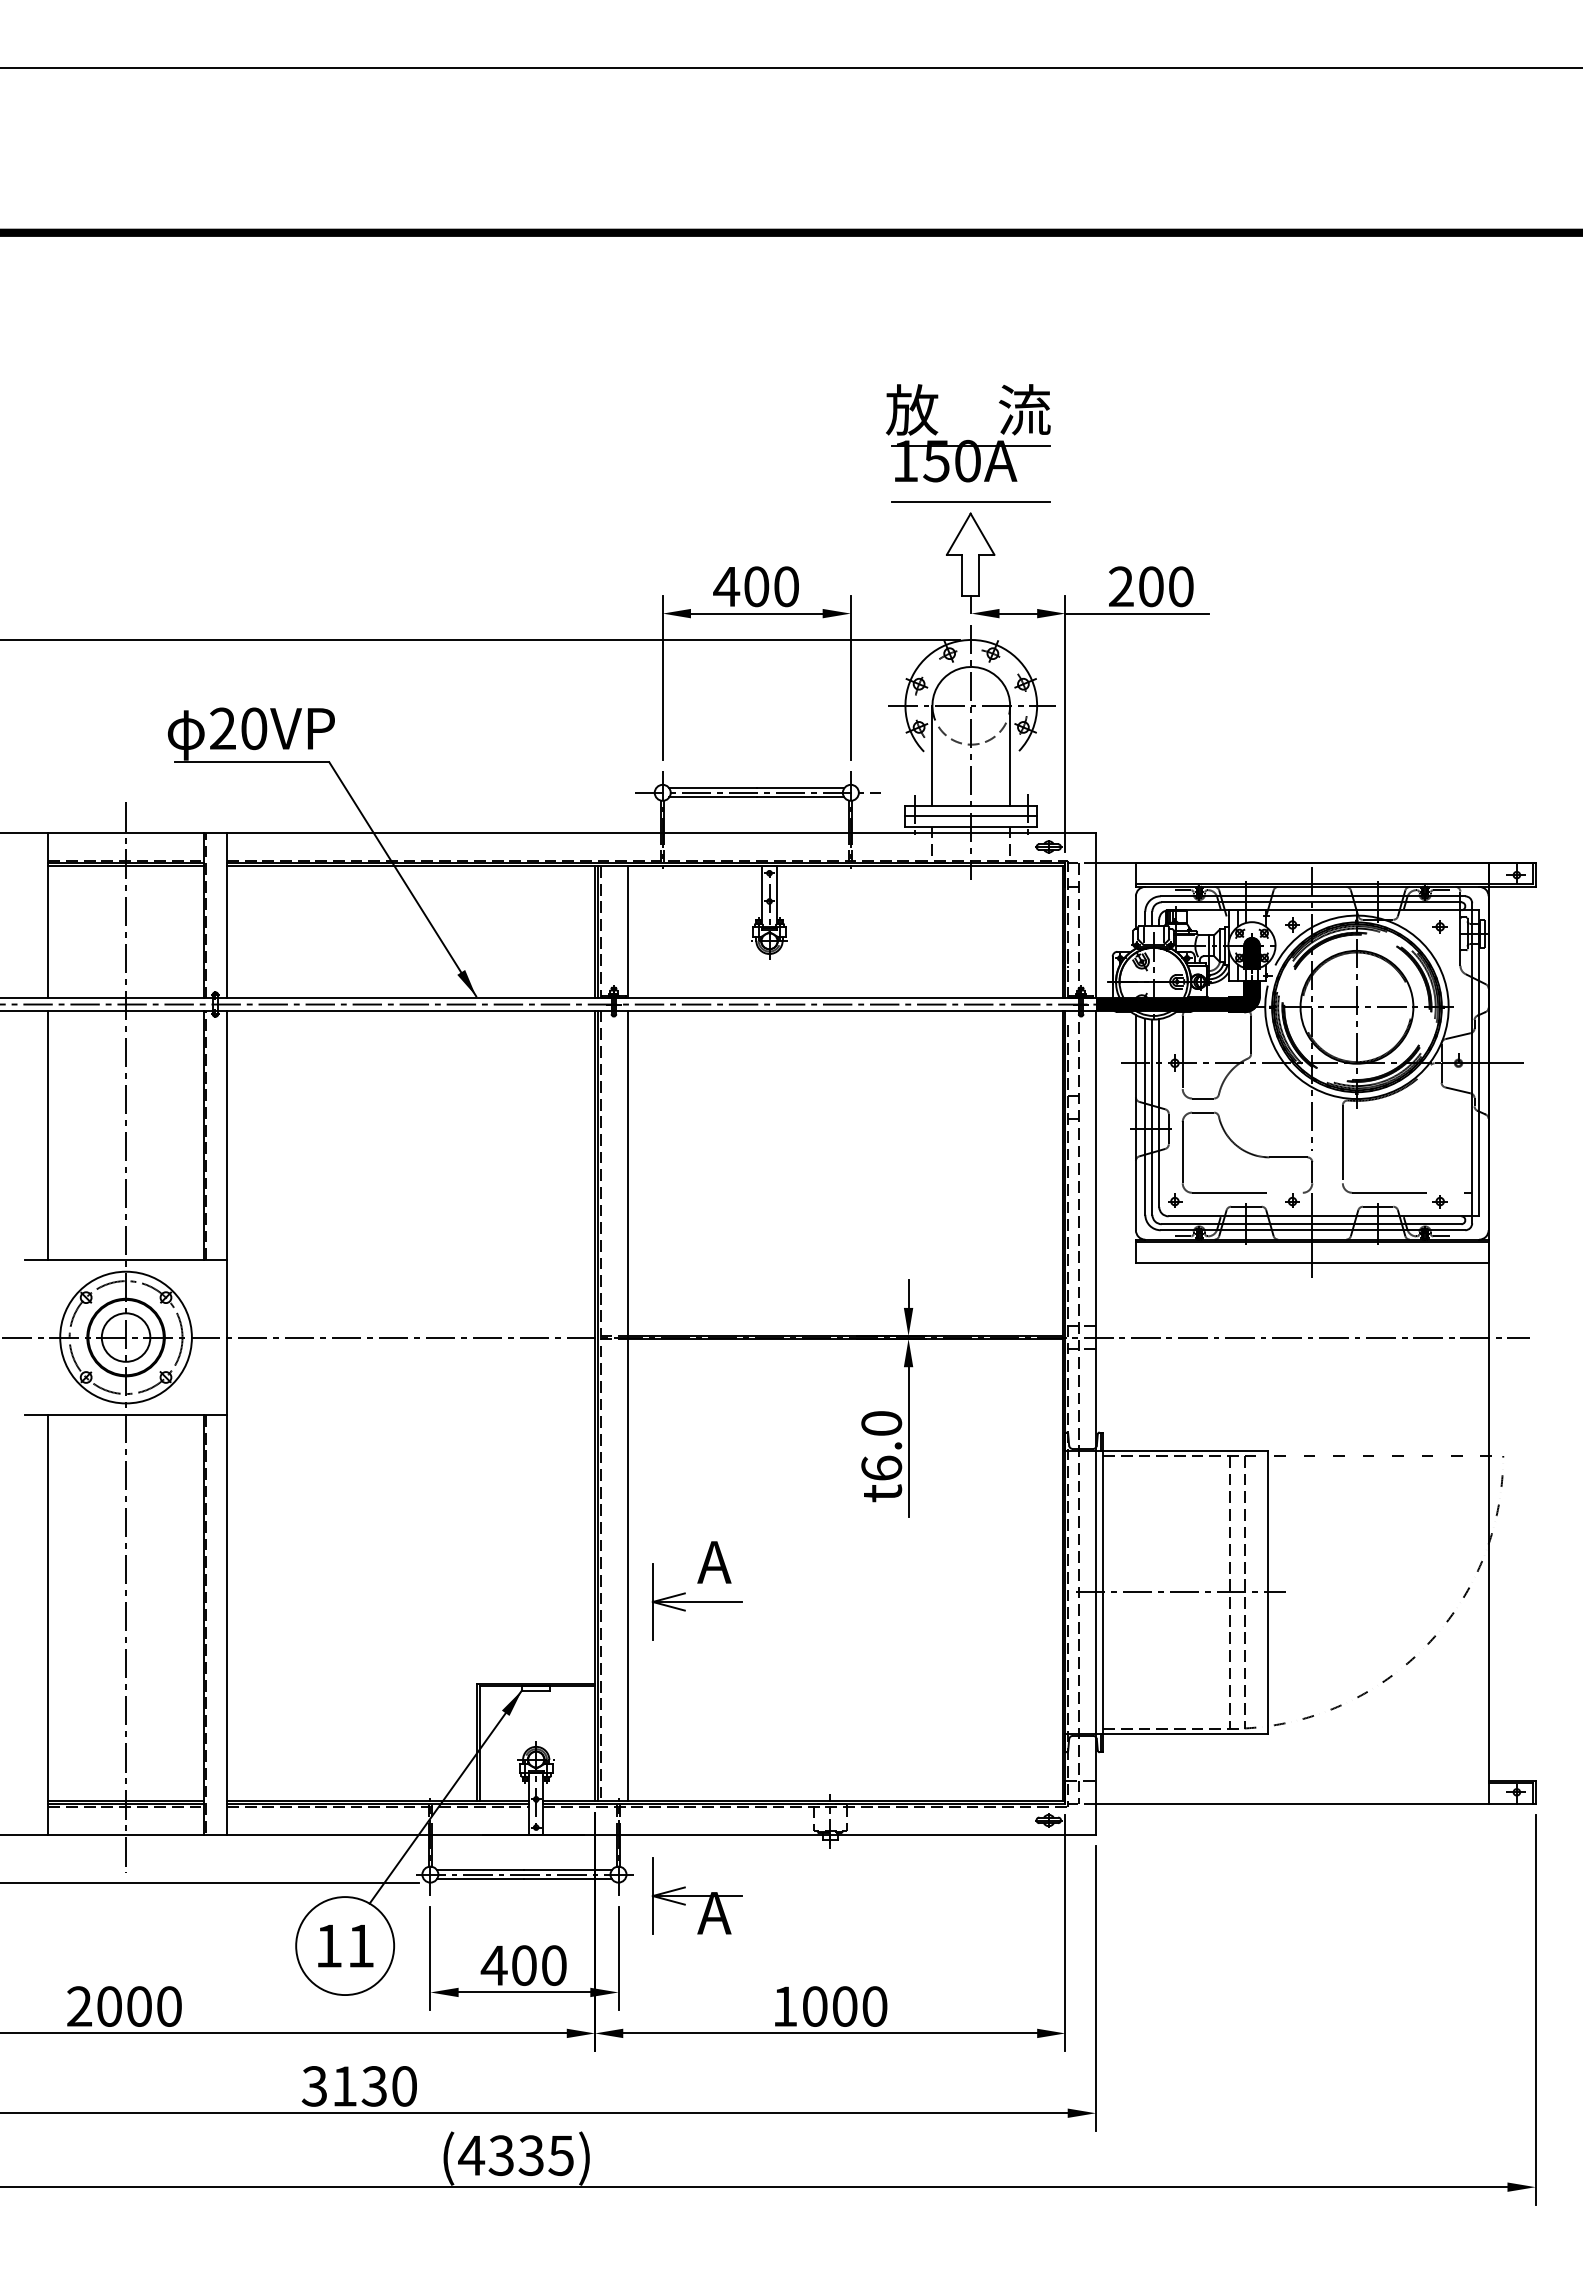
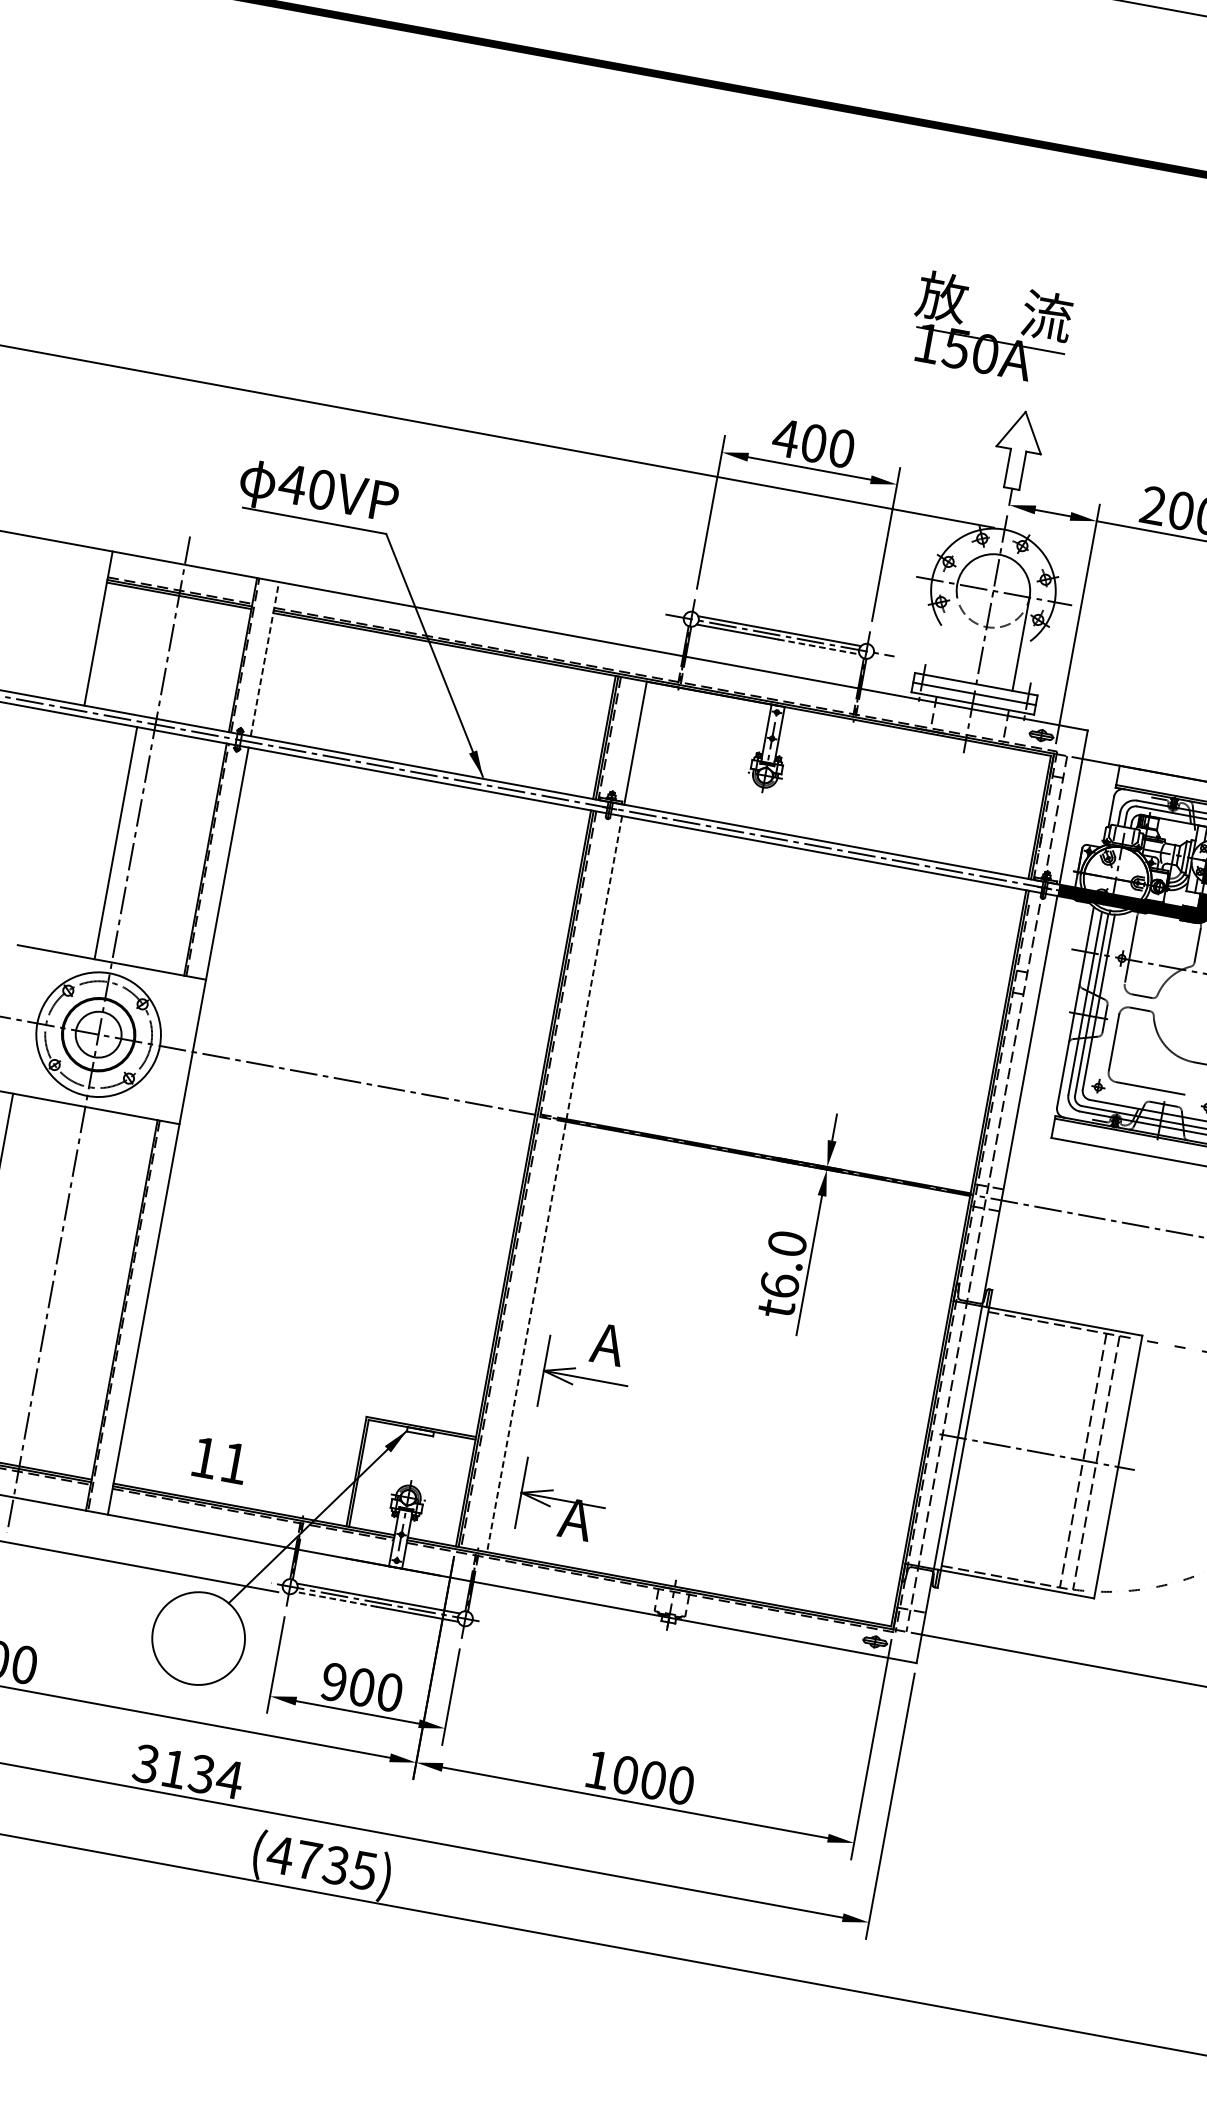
part: (968, 440) -> (989, 334), moved
line: (970, 502) -> (1027, 401), removed
text: (222, 728) -> (292, 484), 20VP -> 40VP
line: (932, 755) -> (948, 630), removed
line: (800, 797) -> (818, 647), solid -> dashed
line: (227, 915) -> (265, 659), solid -> dashed
line: (48, 1134) -> (116, 842), moved
line: (628, 1406) -> (554, 1184), solid -> dashed
line: (480, 1879) -> (336, 1599), solid -> dashed
part: (696, 1895) -> (562, 1499), moved
text: (345, 1946) -> (220, 1461), moved
text: (493, 1965) -> (333, 1682), 400 -> 900
text: (403, 2086) -> (228, 1779), 3130 -> 3134
text: (501, 2155) -> (308, 1860), (4335) -> (4735)

